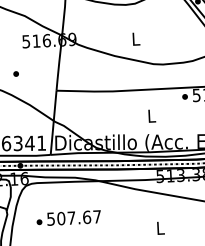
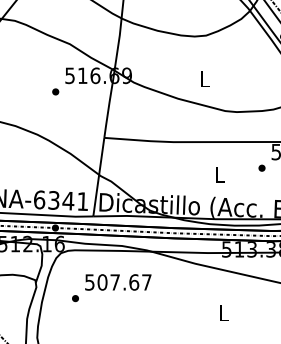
part: (15, 73) -> (55, 91), moved
part: (184, 96) -> (261, 167), moved
text: (74, 218) -> (118, 282), moved

